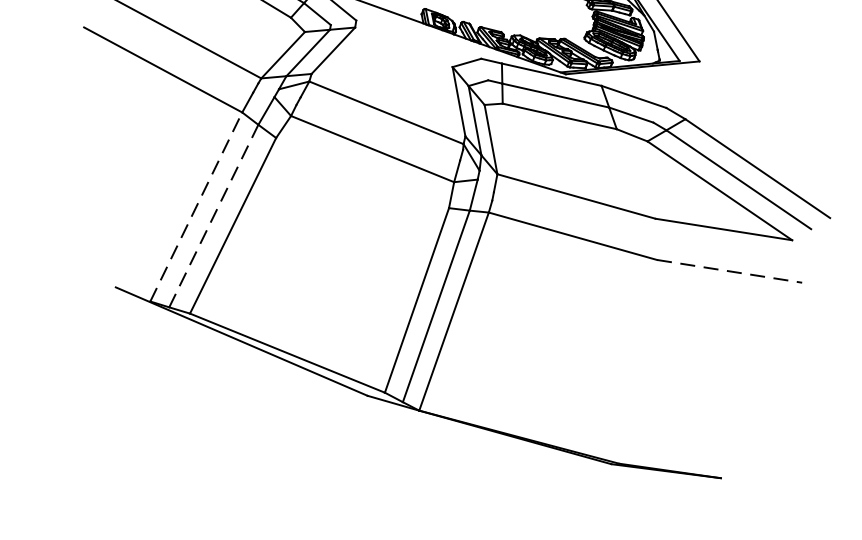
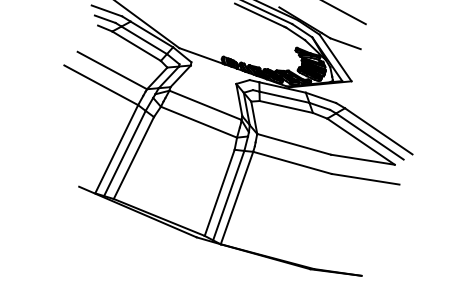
line: (195, 205) -> (116, 148), dashed -> solid
line: (215, 216) -> (125, 153), dashed -> solid
line: (731, 271) -> (366, 179), dashed -> solid

